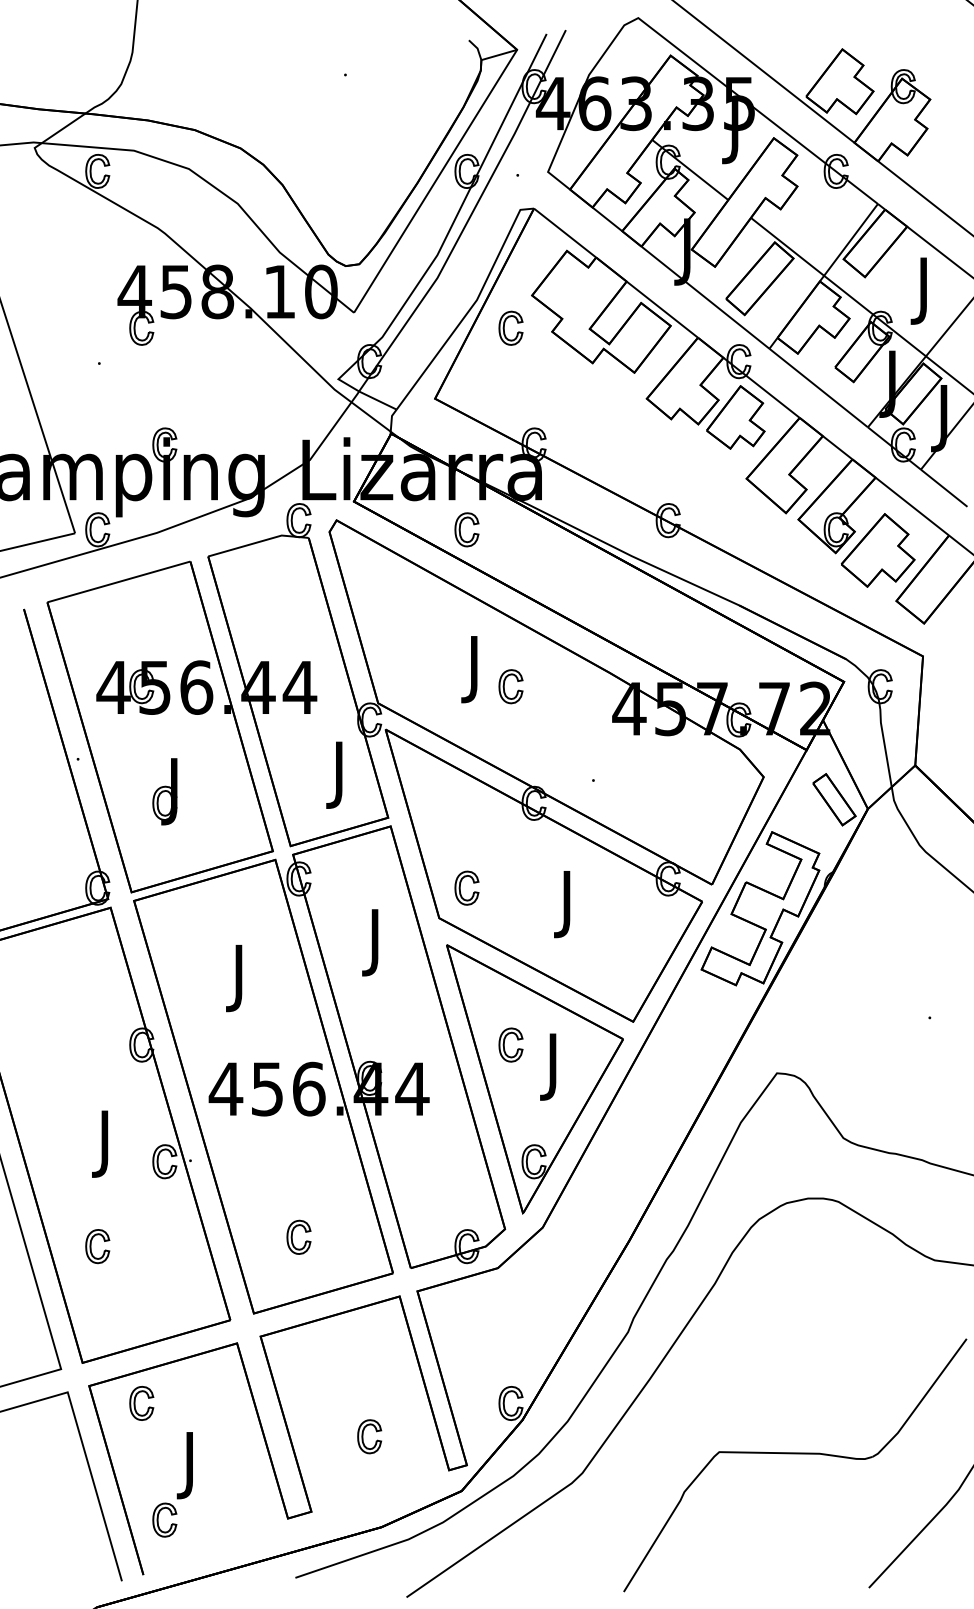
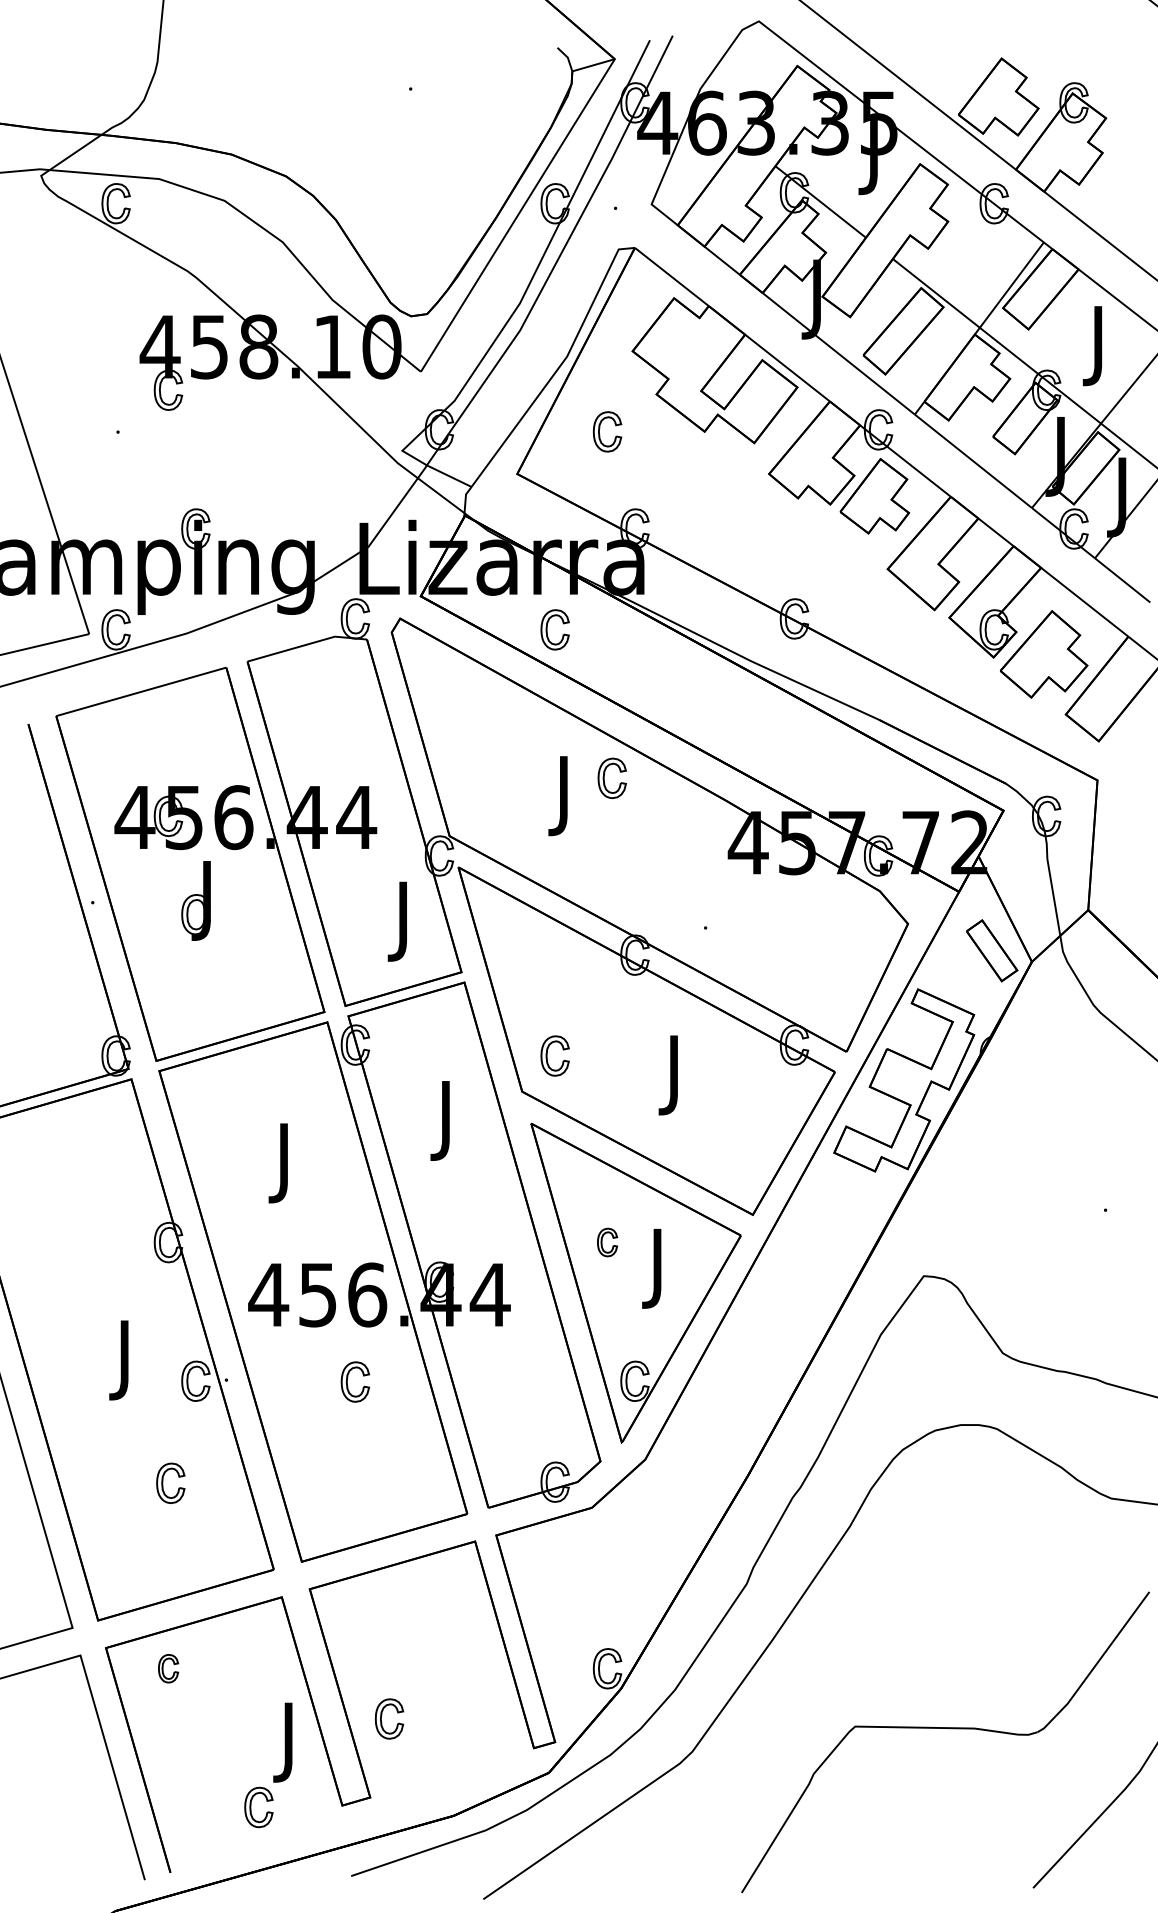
part: (510, 327) -> (606, 430), moved
part: (510, 686) -> (611, 778), moved
part: (164, 791) -> (195, 900), moved
part: (510, 1044) -> (606, 1241), size x0.7
part: (298, 1236) -> (354, 1381), moved
part: (97, 1246) -> (170, 1483), moved
part: (141, 1403) -> (168, 1668), size x0.7
part: (369, 1436) -> (389, 1718), moved
part: (177, 1493) -> (273, 1775), moved

